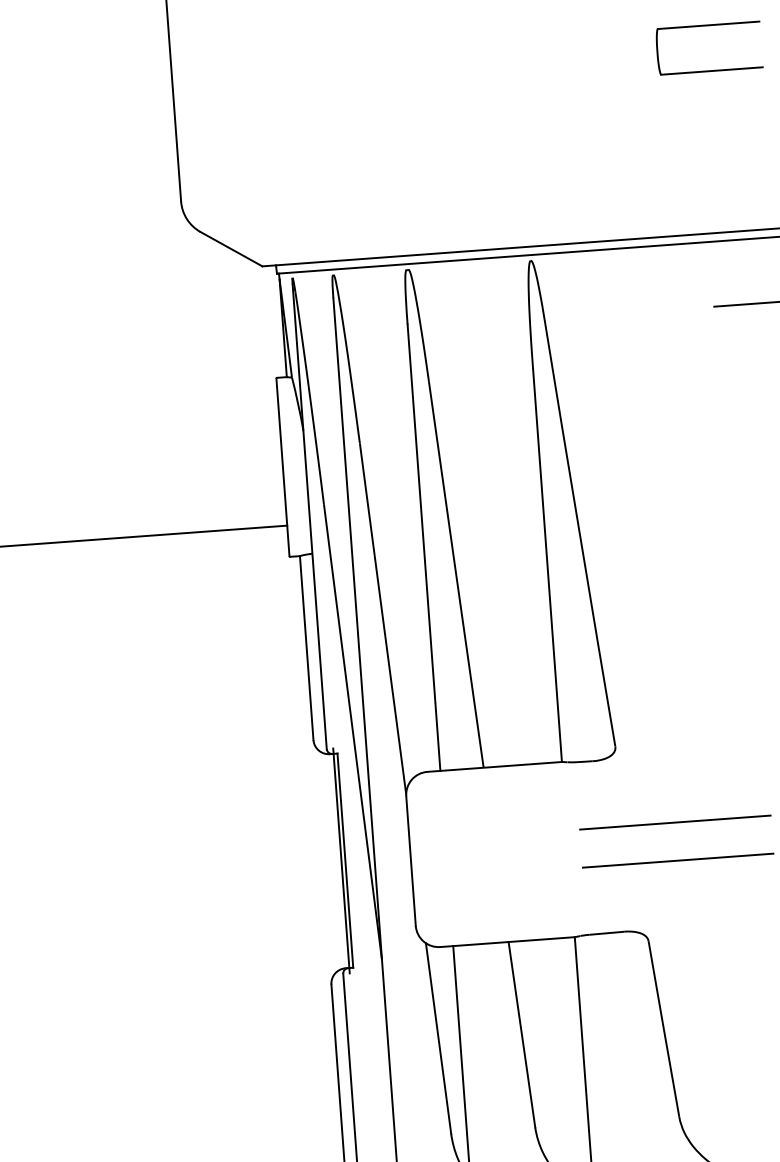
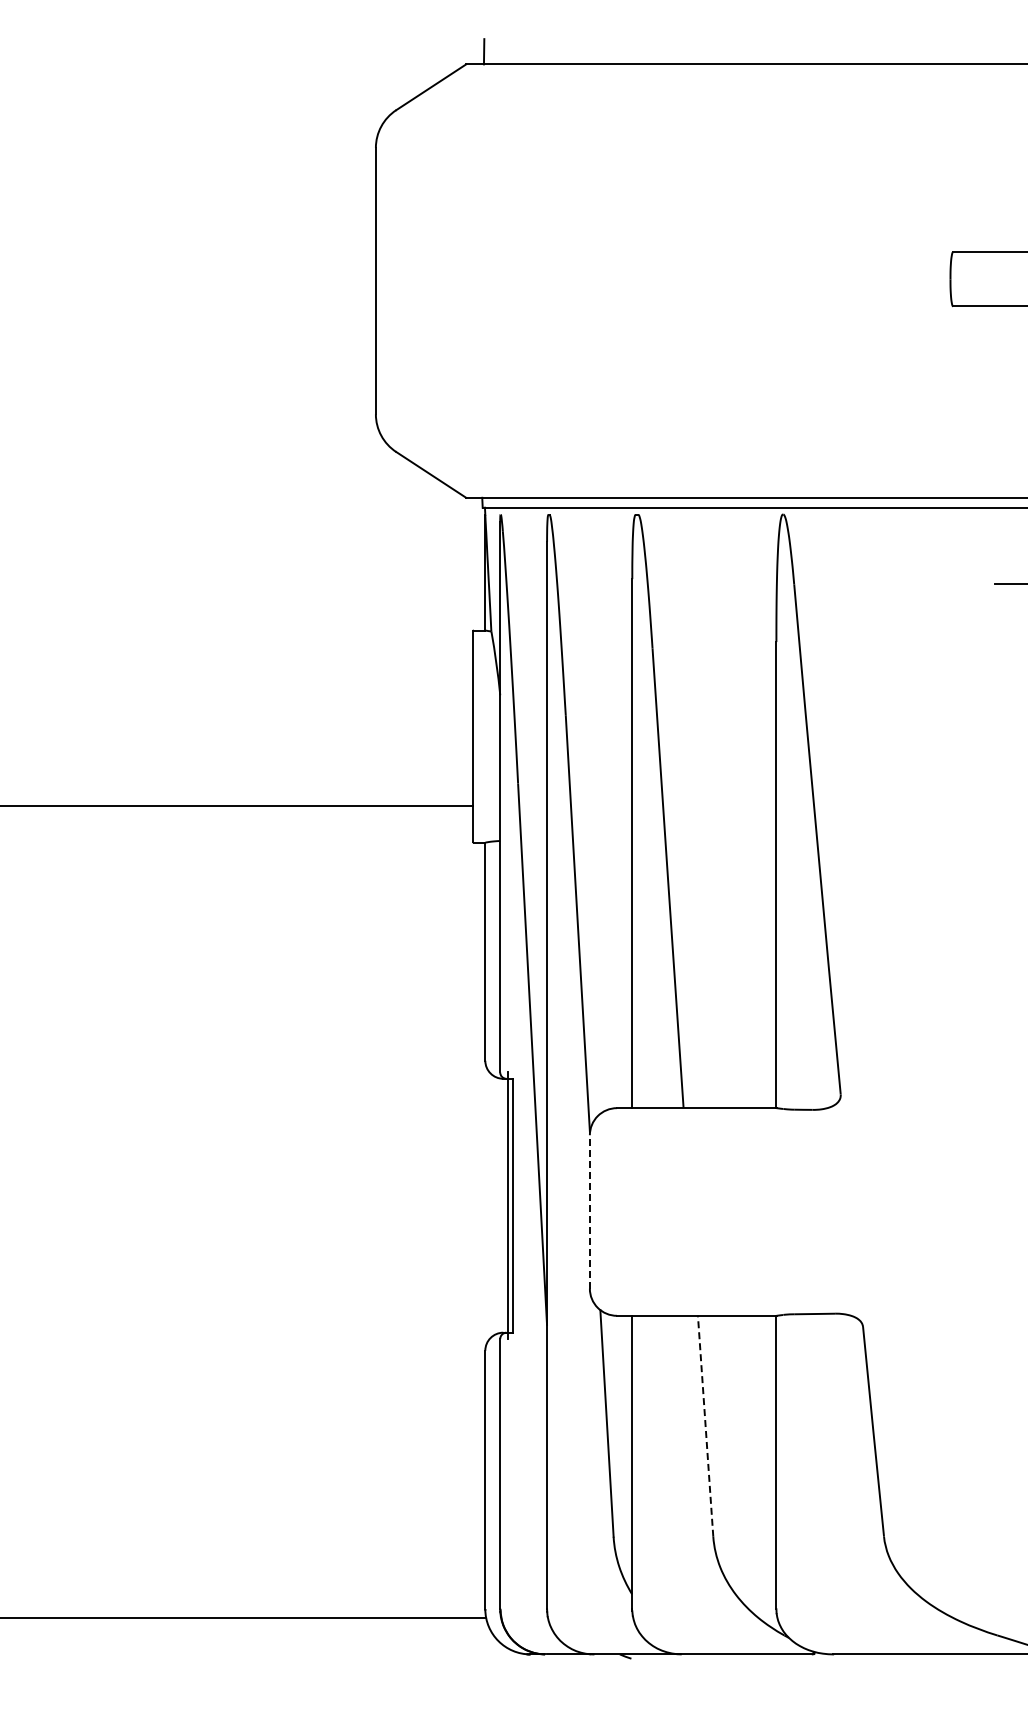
line: (674, 821) -> (904, 1188), removed
line: (410, 860) -> (589, 1211), solid -> dashed
line: (677, 860) -> (904, 1234), removed
line: (521, 1034) -> (705, 1426), solid -> dashed

